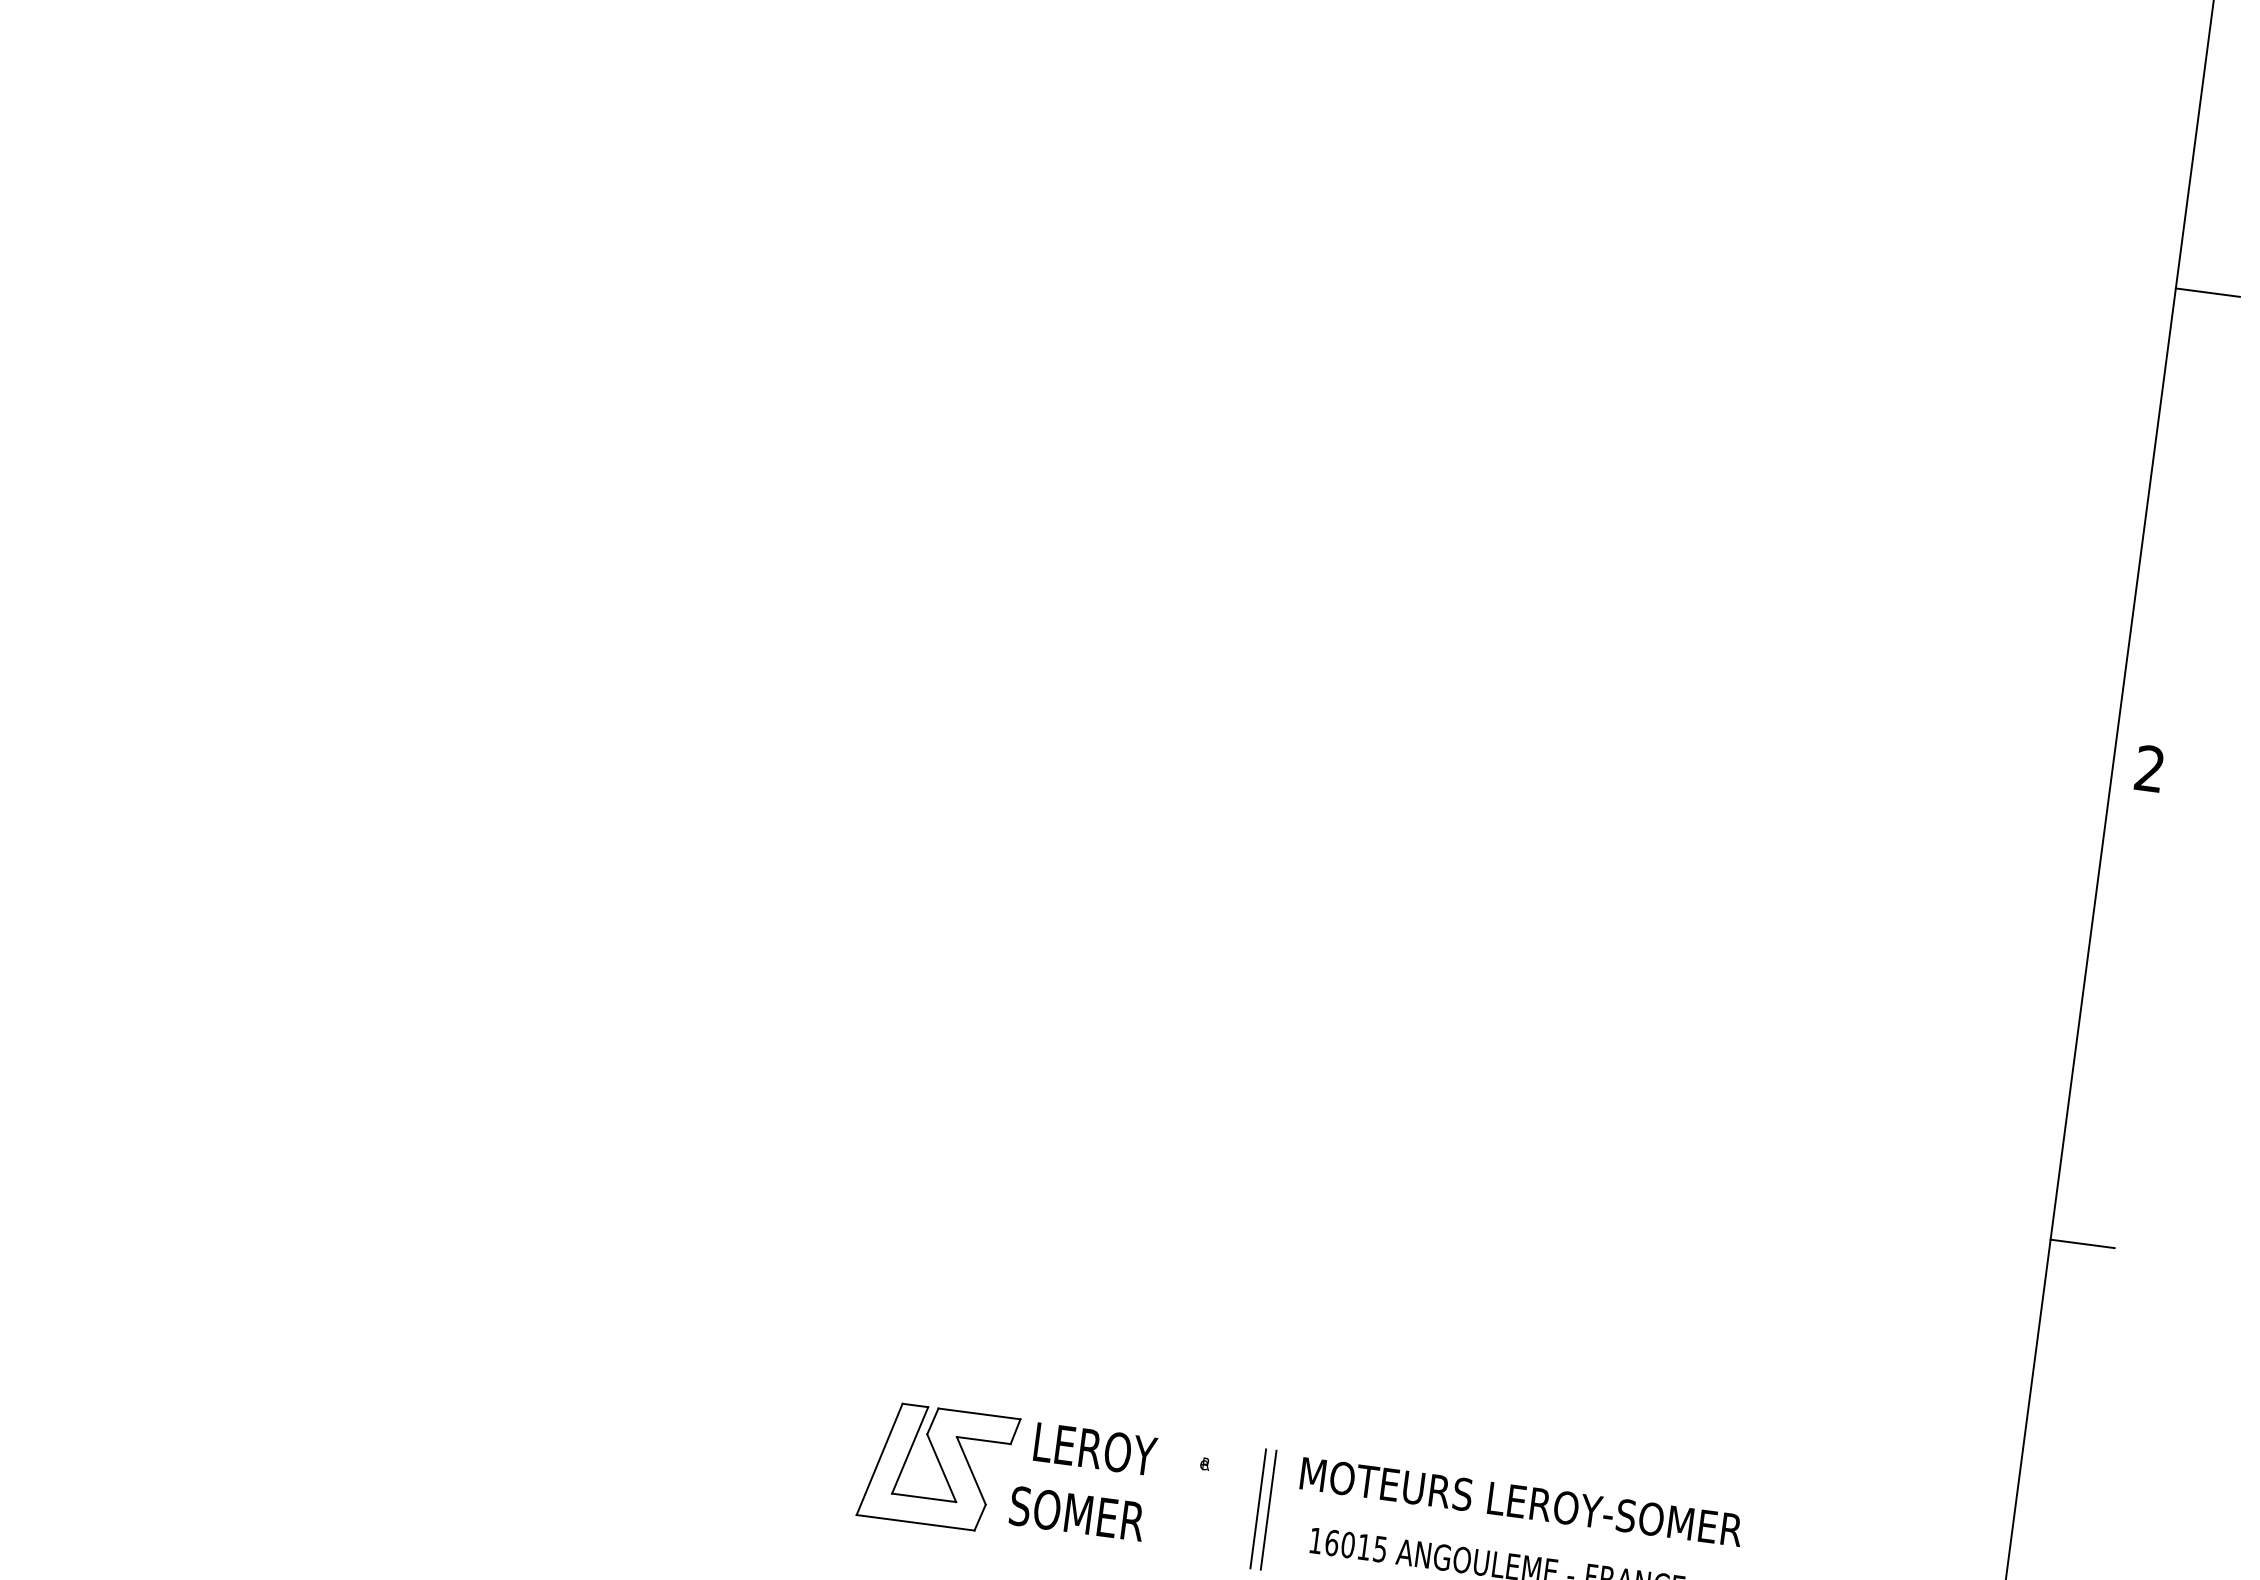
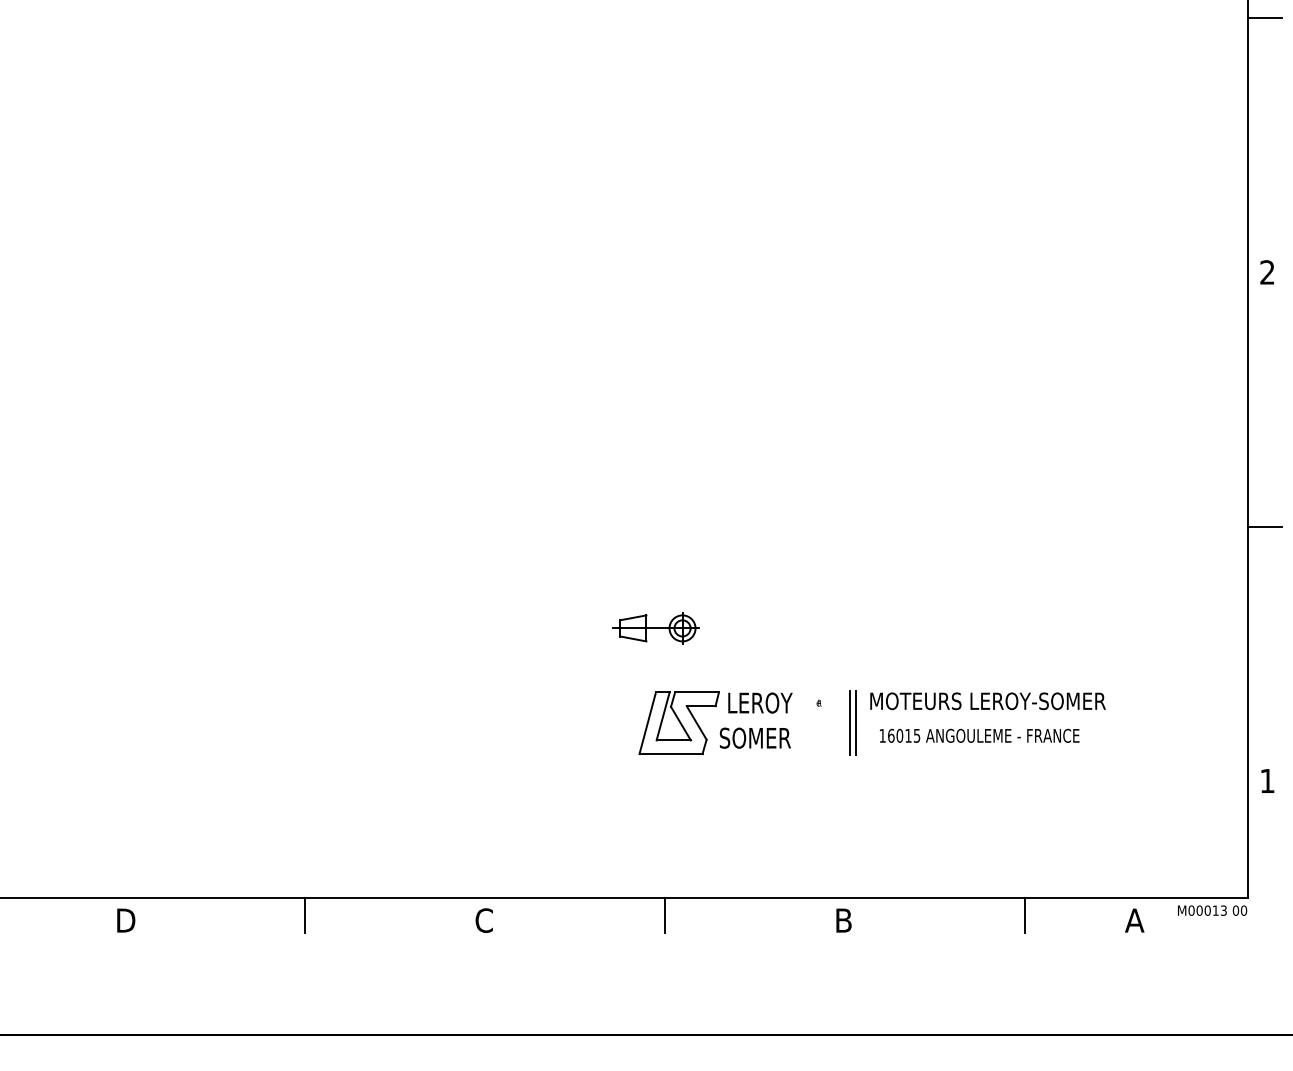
part: (917, 1284) -> (655, 628), added

